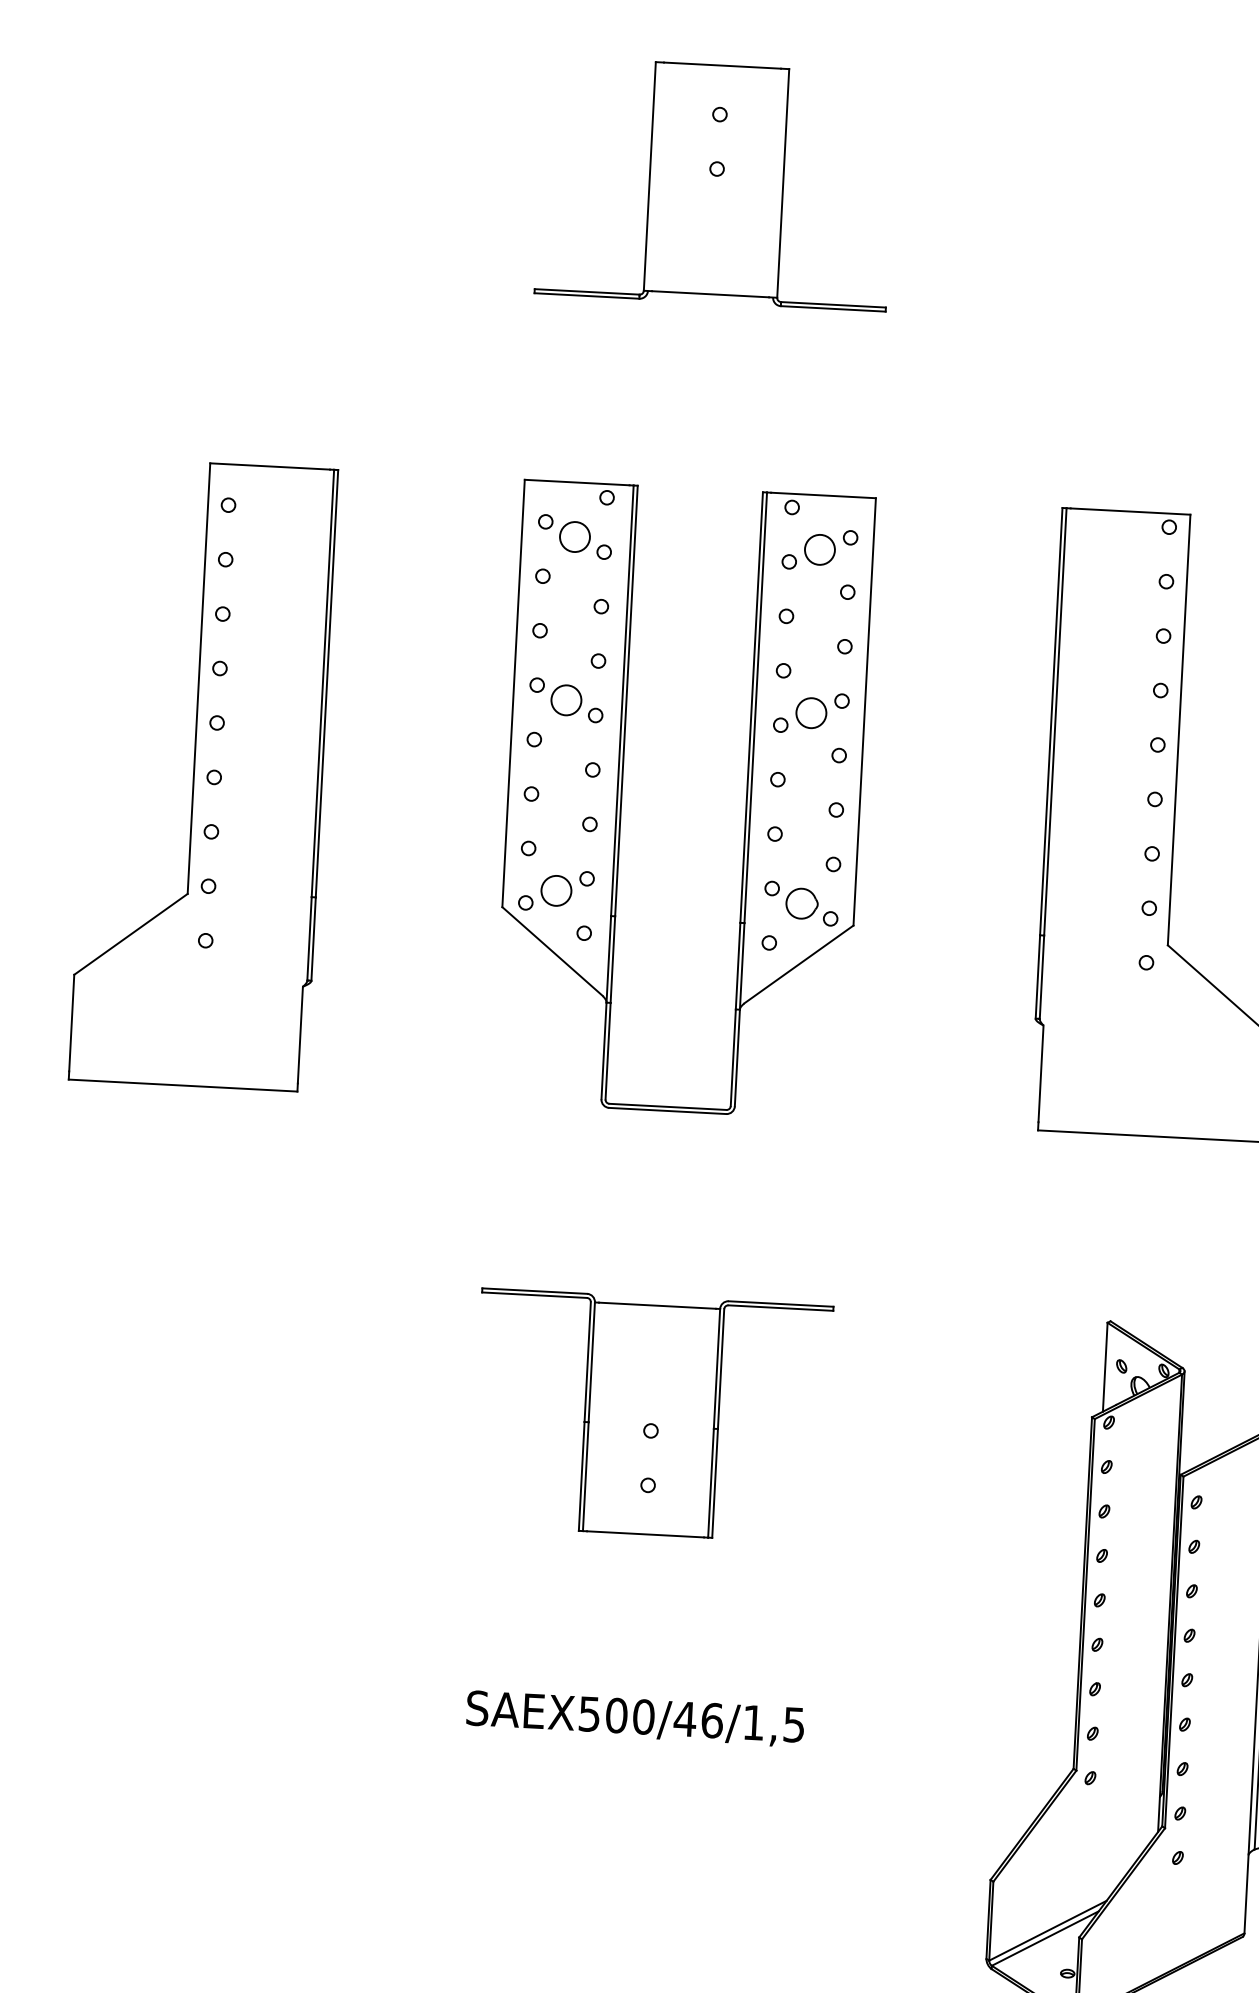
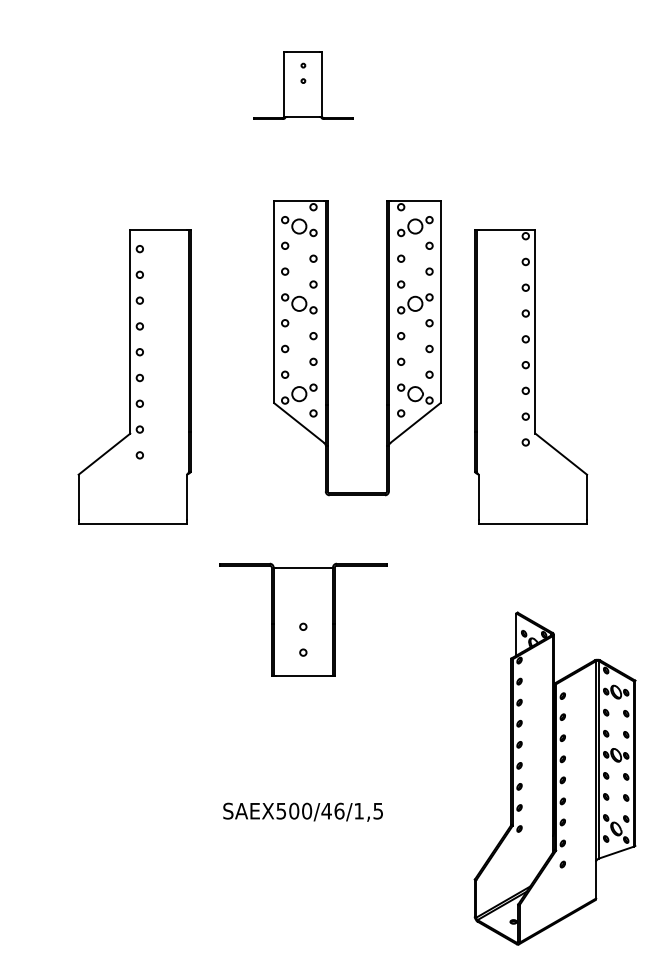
part: (716, 184) -> (303, 85), size x0.6
part: (203, 773) -> (134, 376), moved
part: (623, 797) -> (328, 348), moved
part: (652, 1415) -> (303, 619), moved

